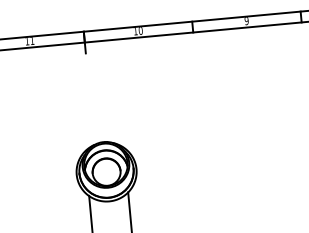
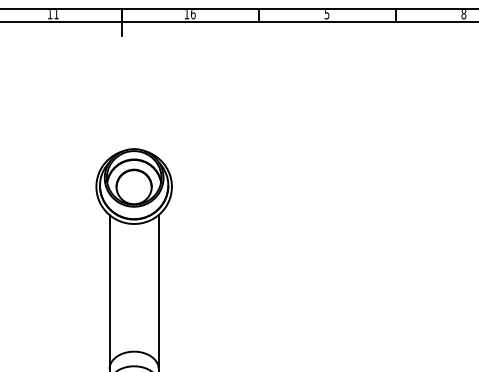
text: (246, 21) -> (326, 14), 9 -> 5
text: (140, 31) -> (193, 14), 10 -> 16

